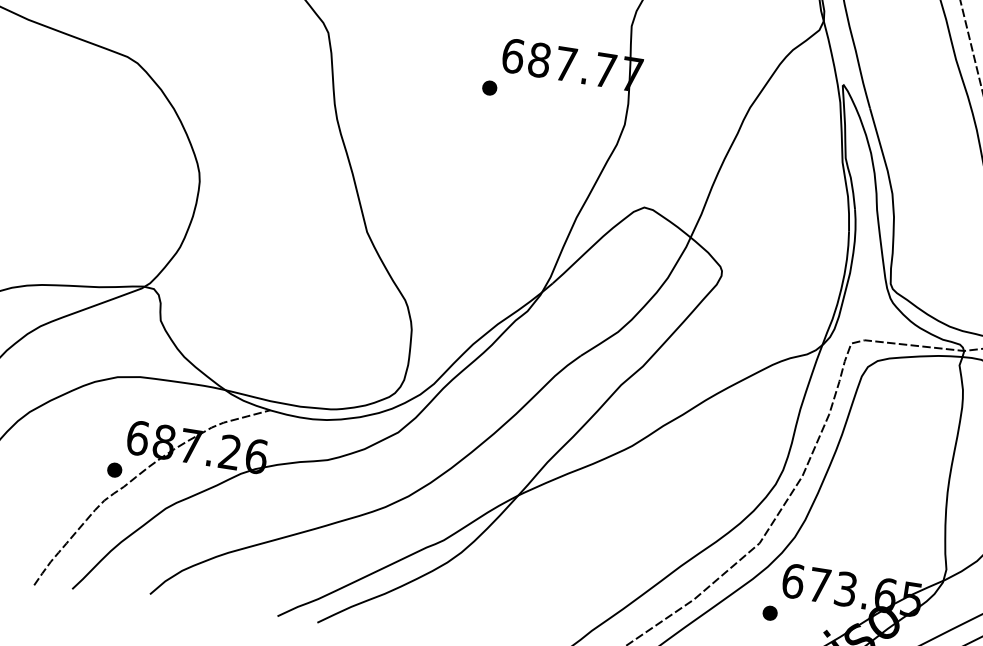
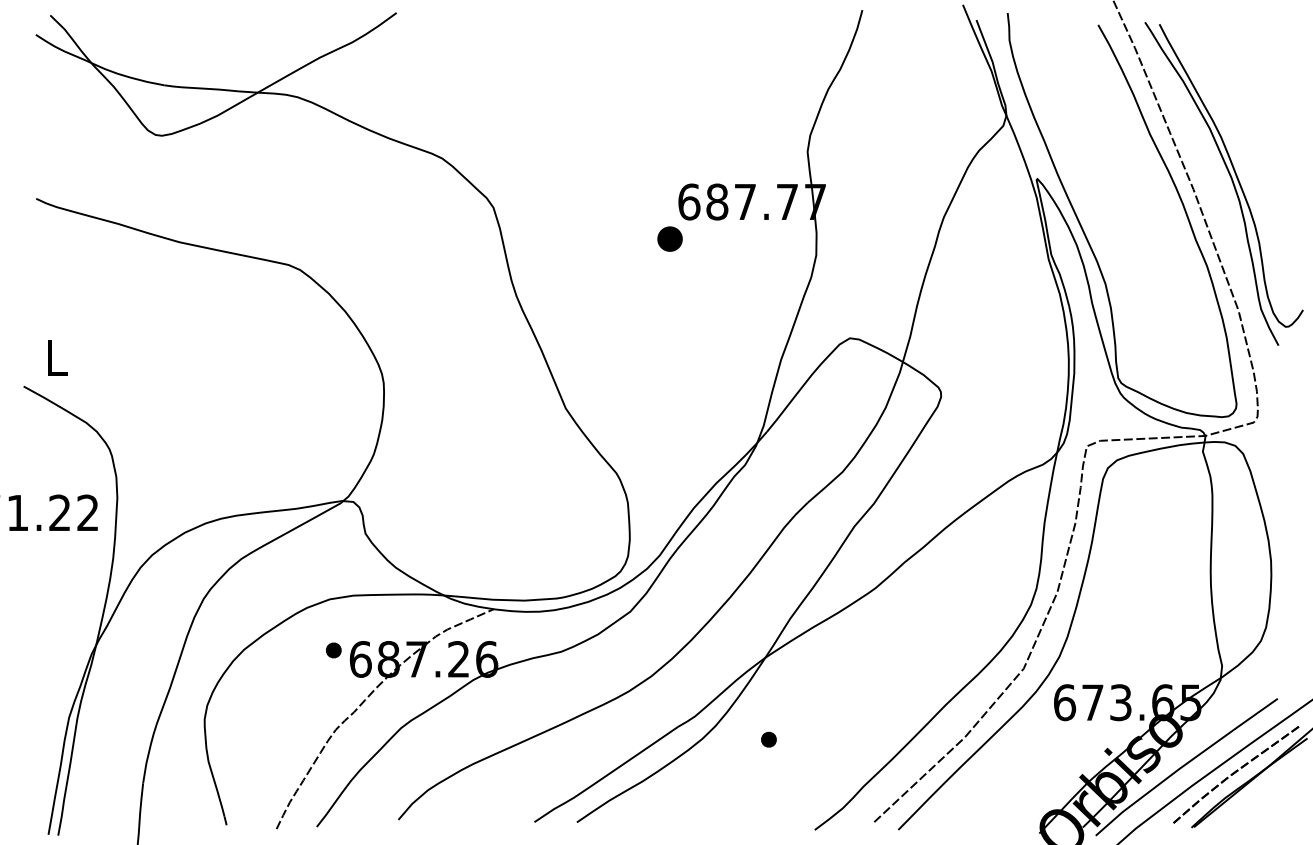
part: (489, 87) -> (669, 238), size x1.6
part: (114, 470) -> (333, 650), moved
part: (769, 612) -> (768, 739), moved

